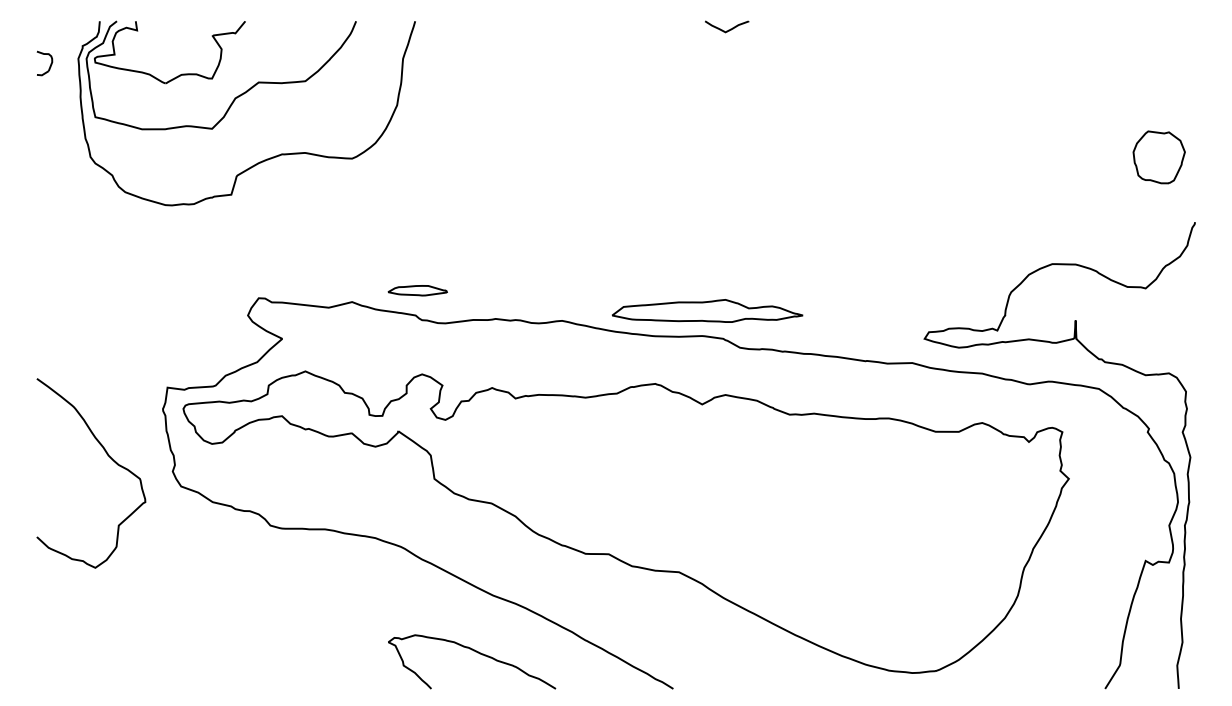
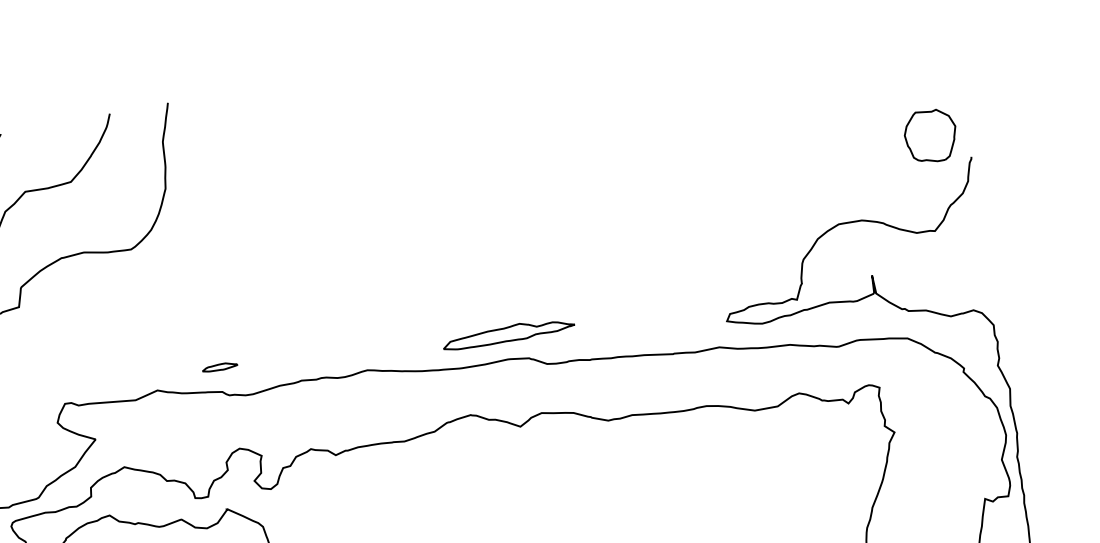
curve: (728, 29) -> (477, 53), removed
part: (1158, 157) -> (930, 136), moved
part: (417, 290) -> (219, 367), size x0.6
part: (707, 310) -> (508, 333), size x0.7

